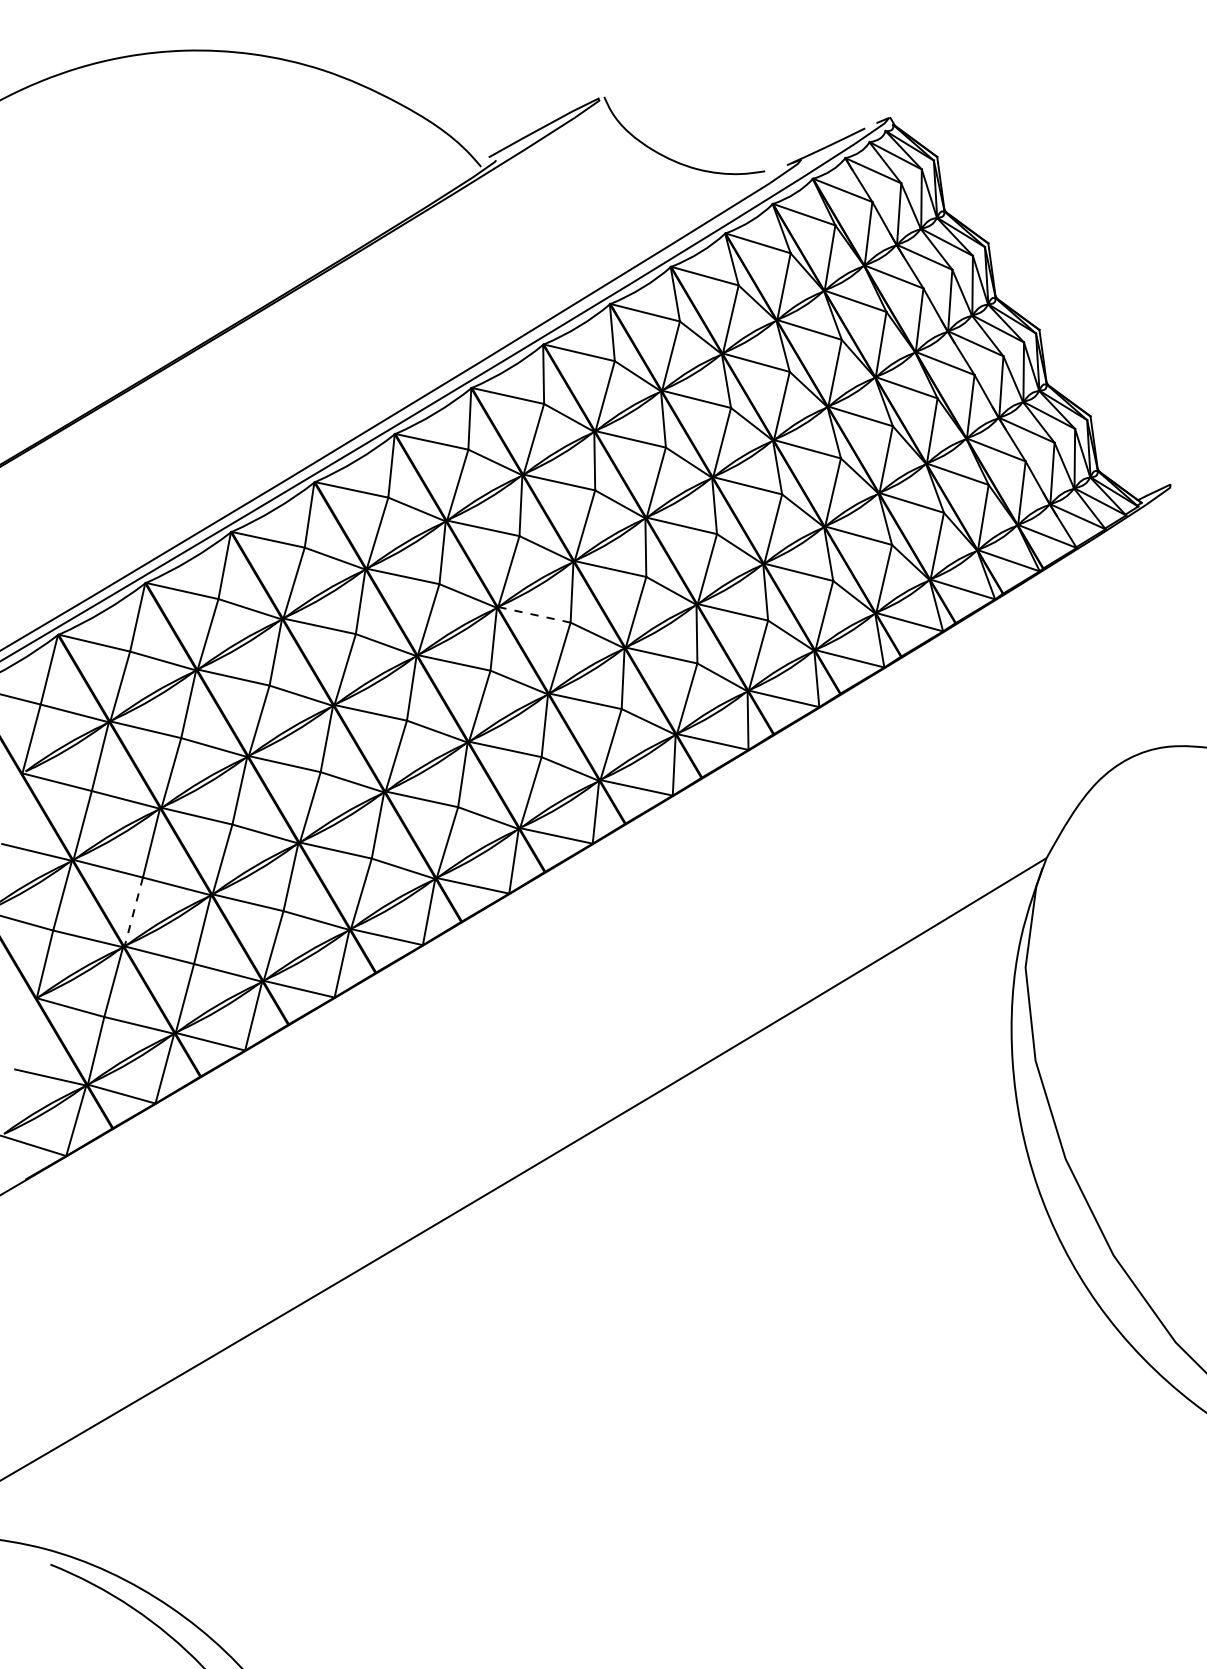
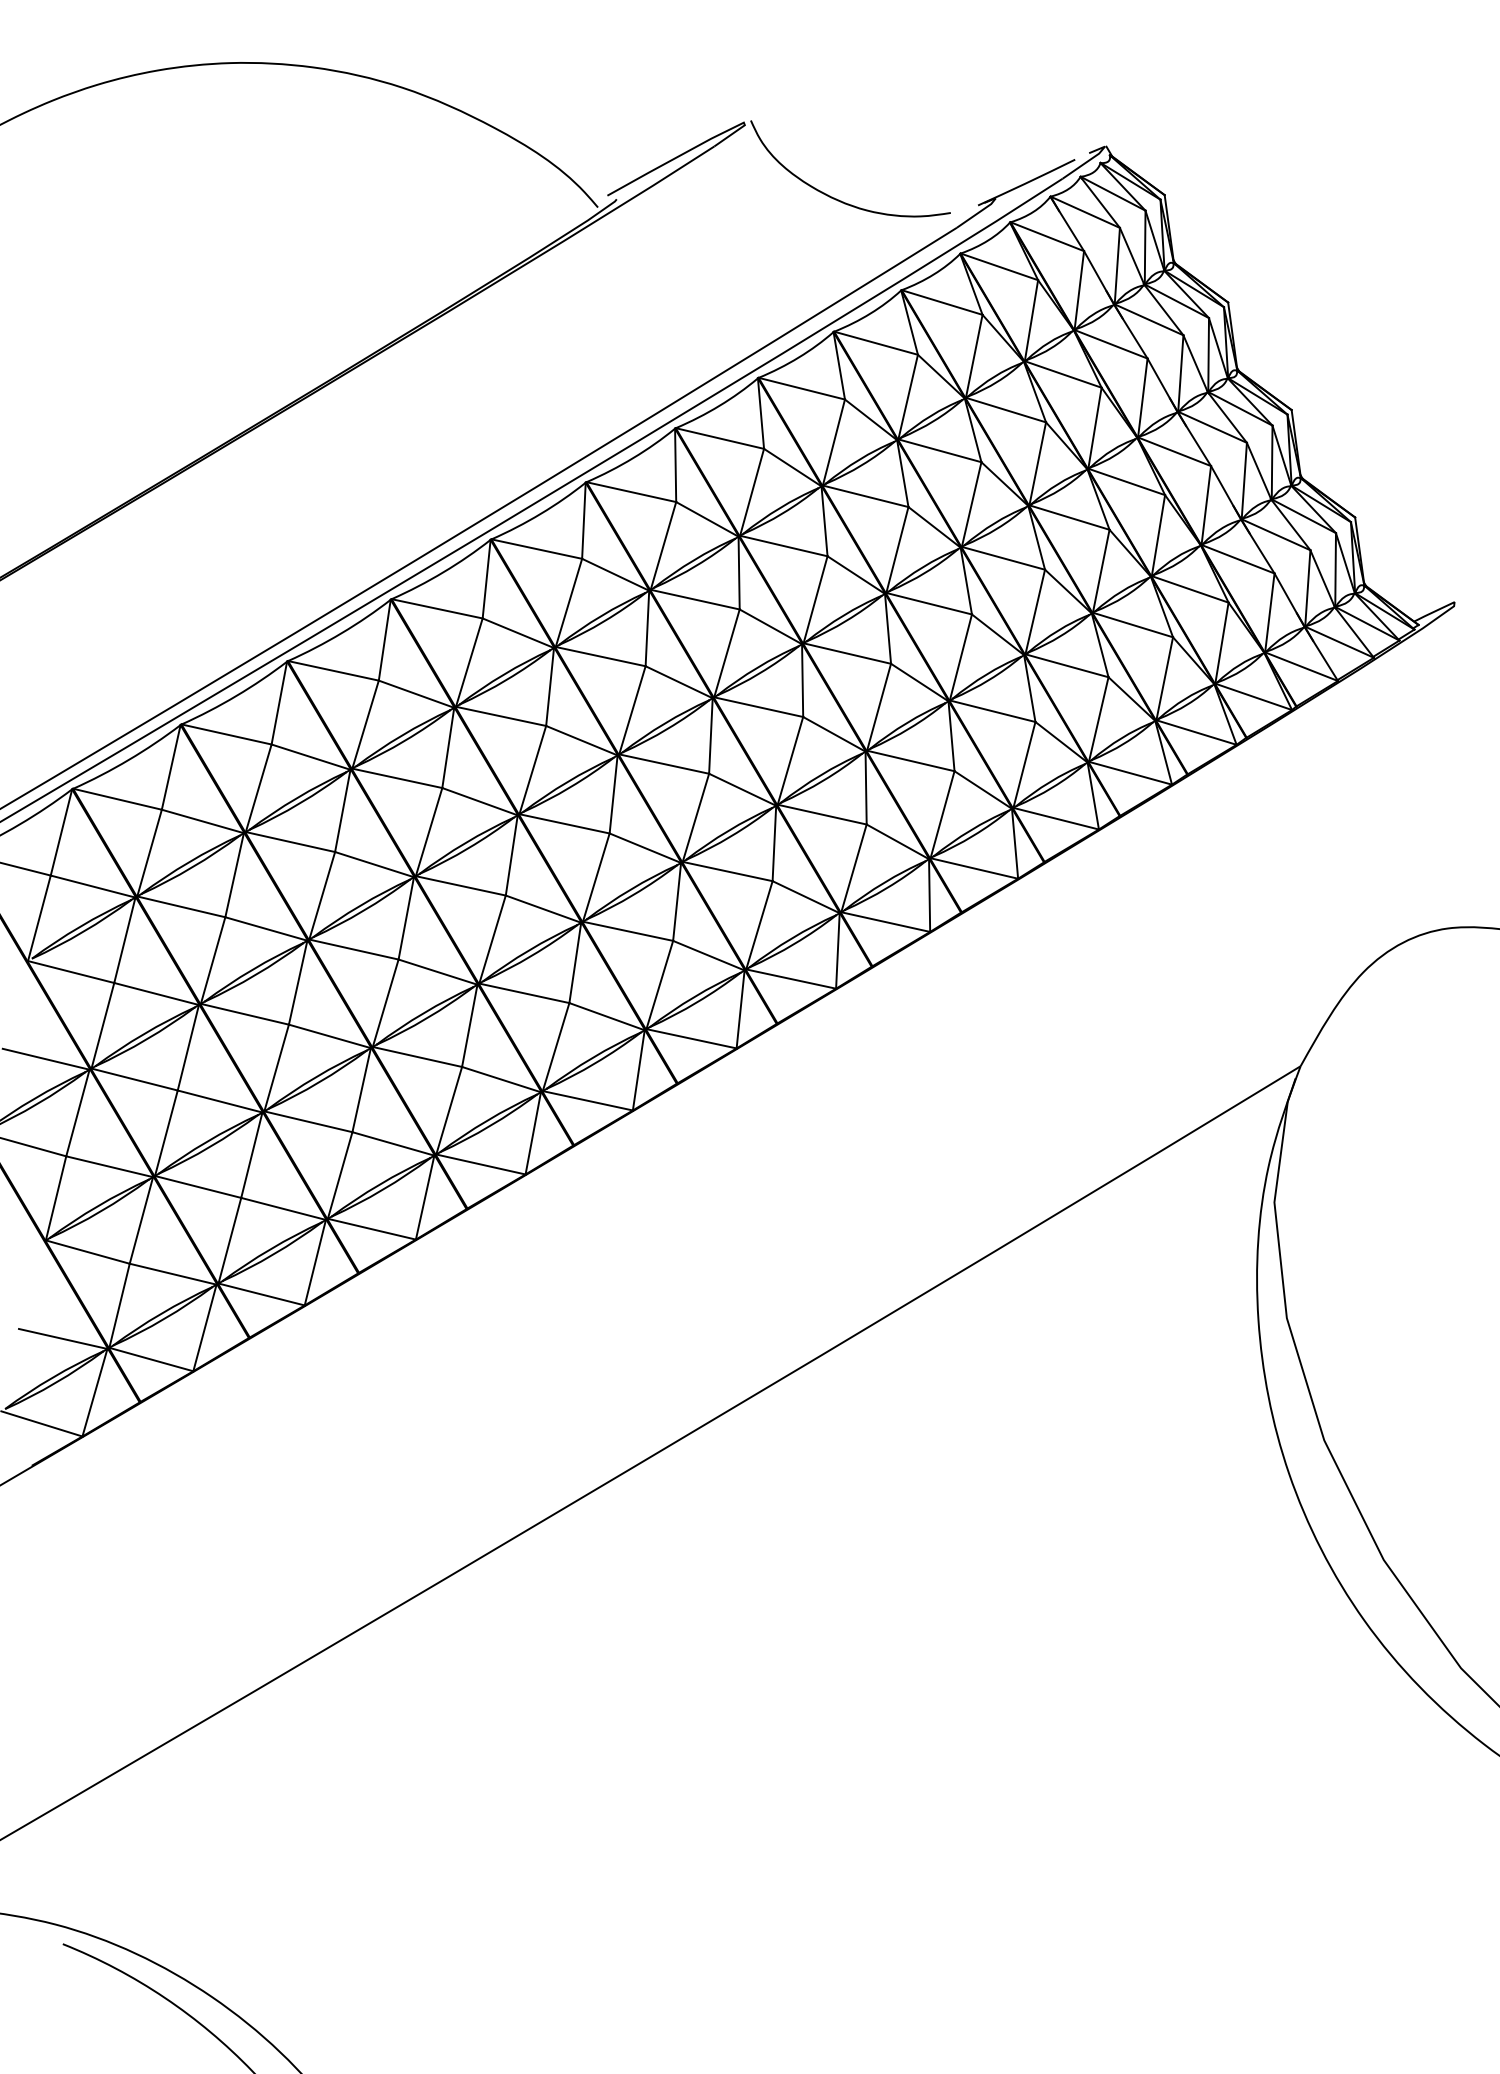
line: (533, 614) -> (663, 763), dashed -> solid
line: (133, 911) -> (166, 1132), dashed -> solid

